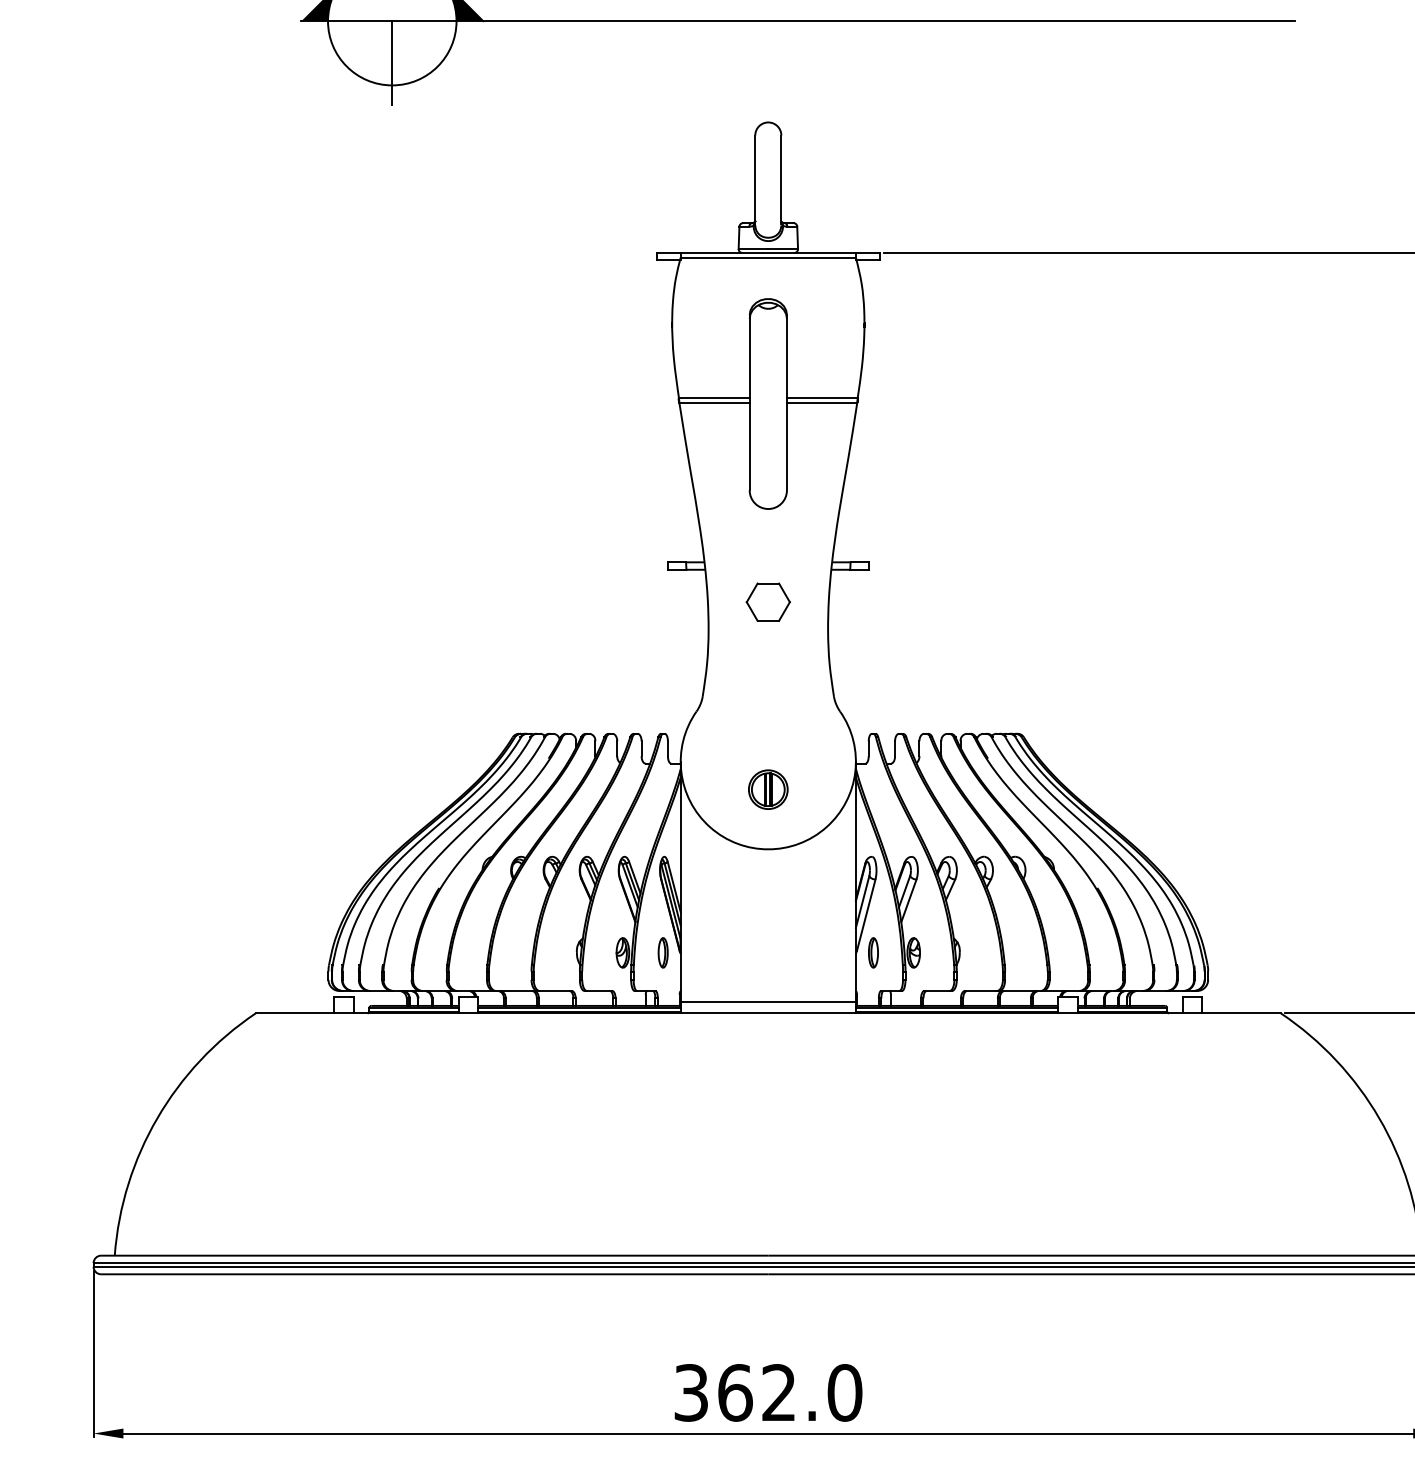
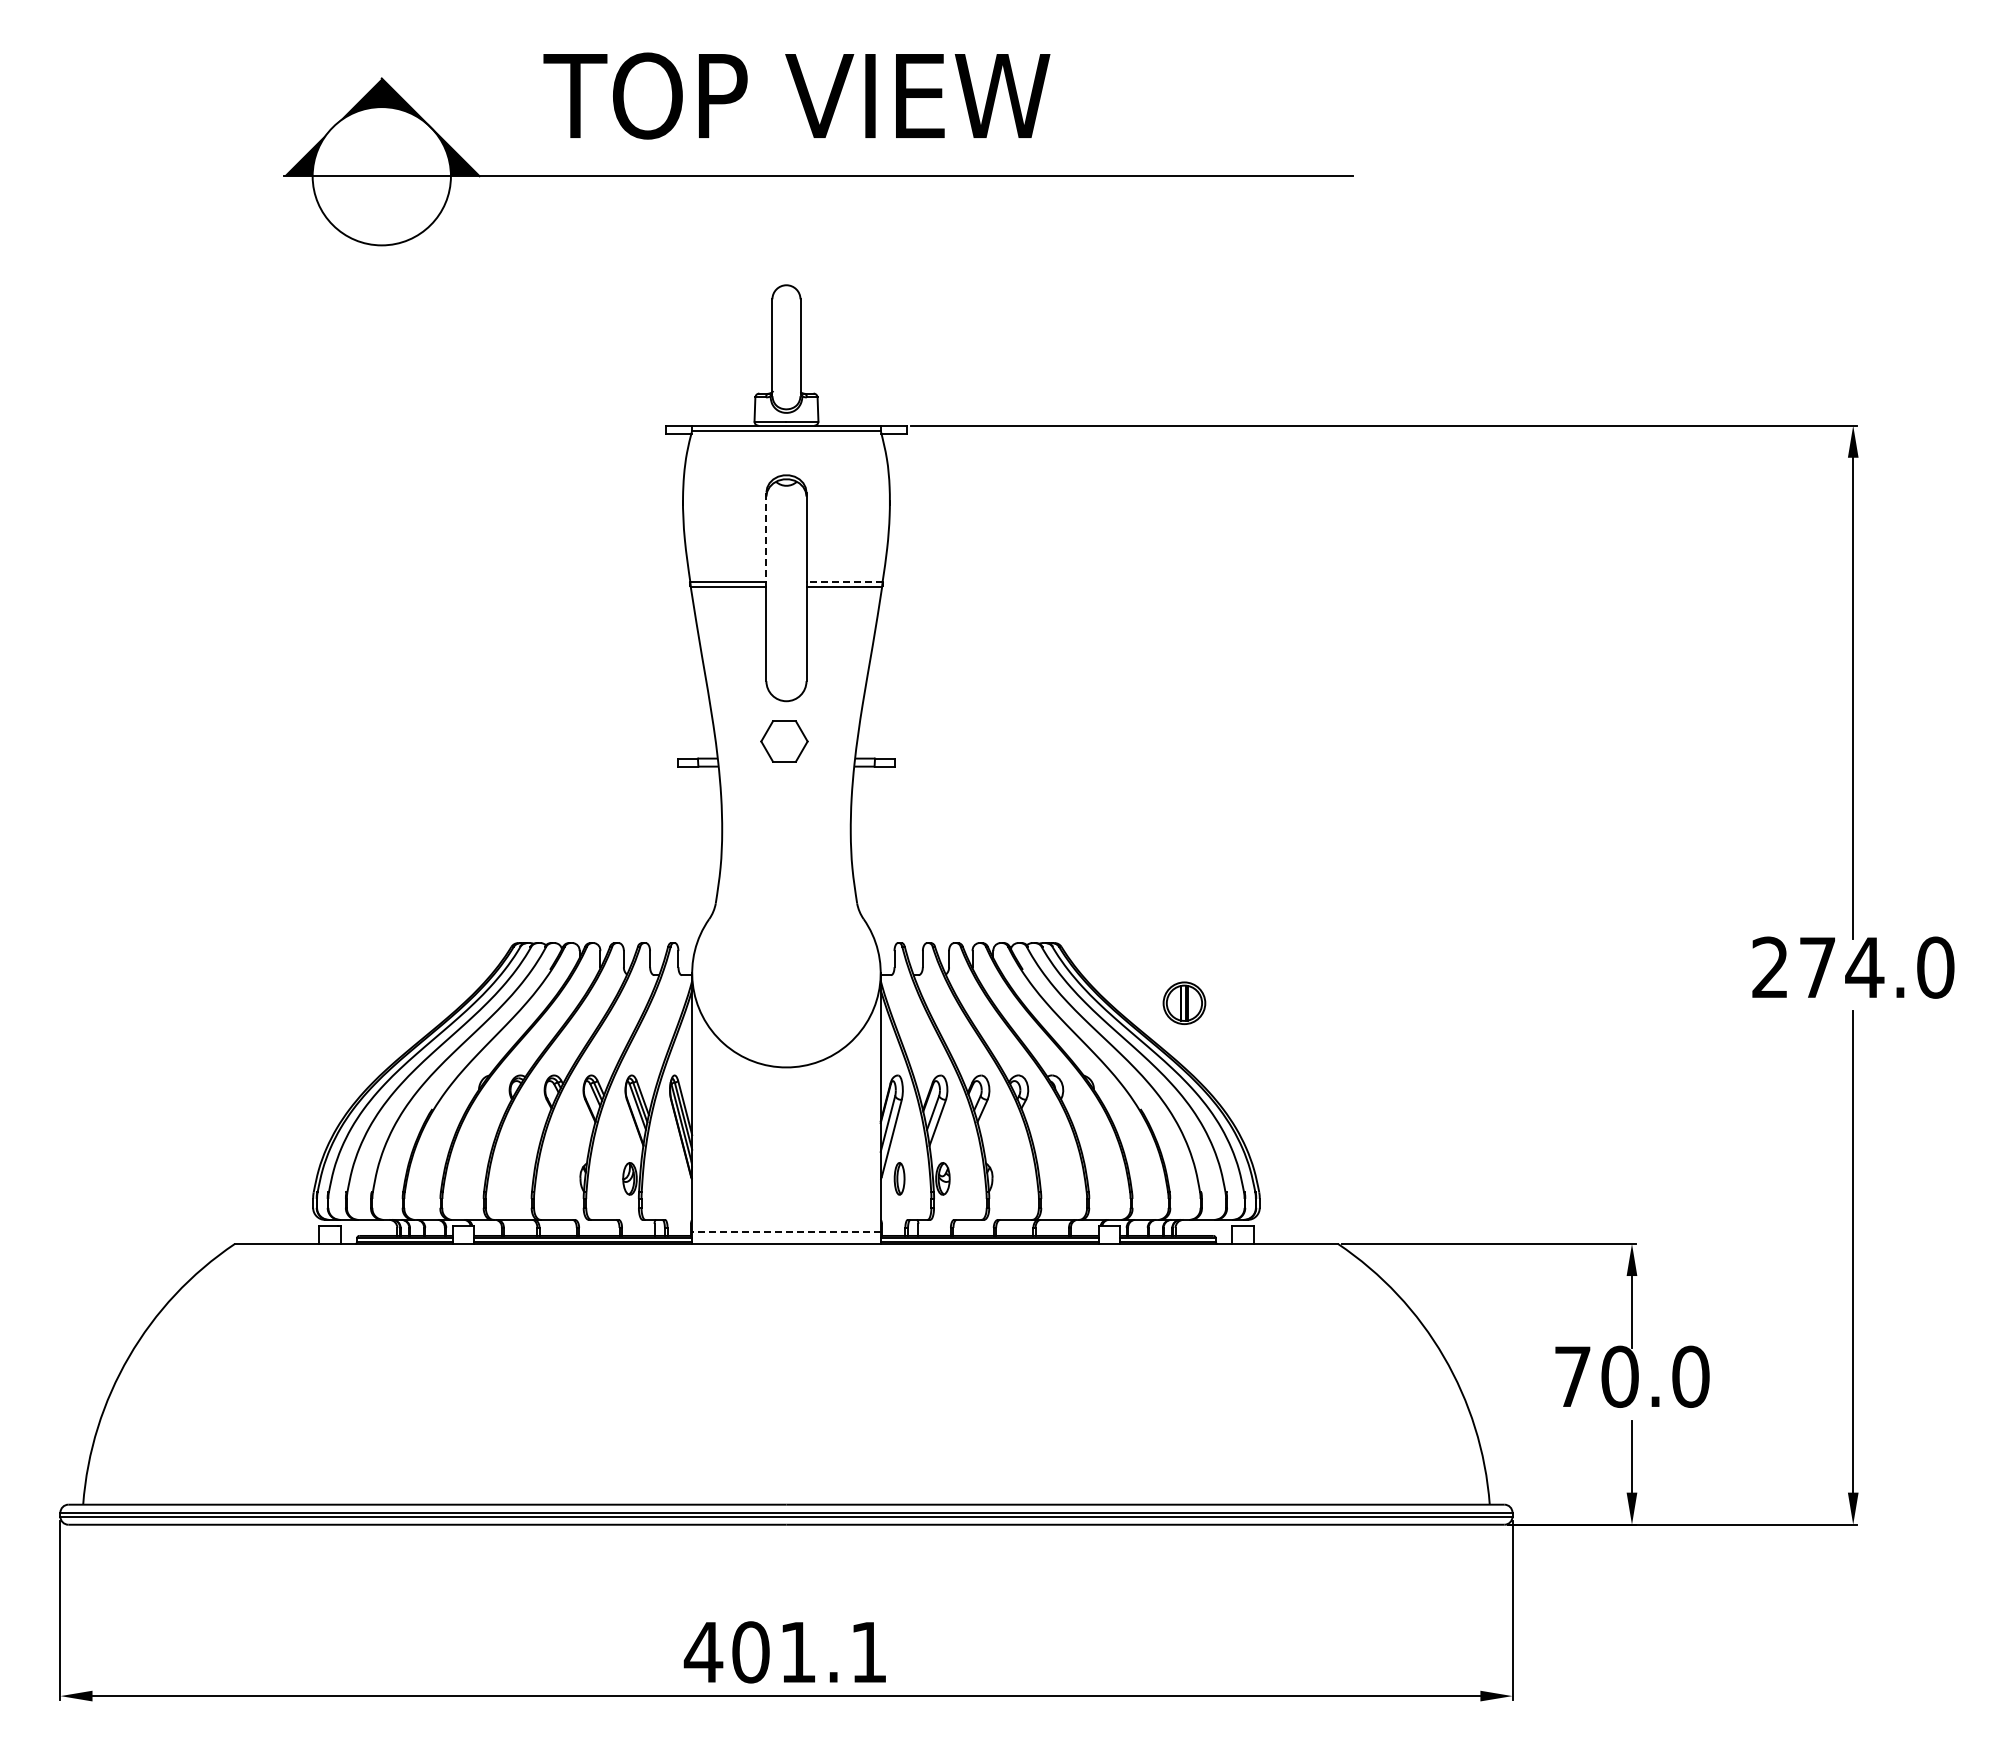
line: (391, 63) -> (381, 221), removed
line: (749, 356) -> (766, 537), solid -> dashed
line: (822, 397) -> (844, 581), solid -> dashed
part: (768, 602) -> (784, 741), moved
part: (768, 788) -> (1184, 1002), moved
part: (663, 952) -> (673, 1178), removed
line: (767, 1001) -> (785, 1231), solid -> dashed
text: (767, 1393) -> (785, 1652), 362.0 -> 401.1

